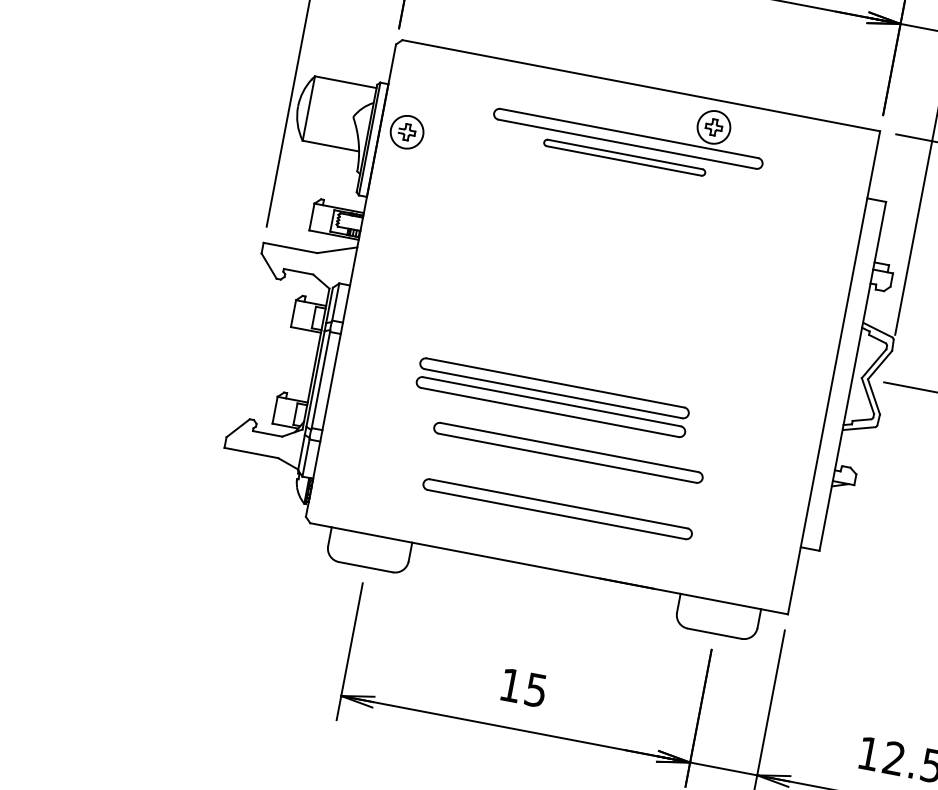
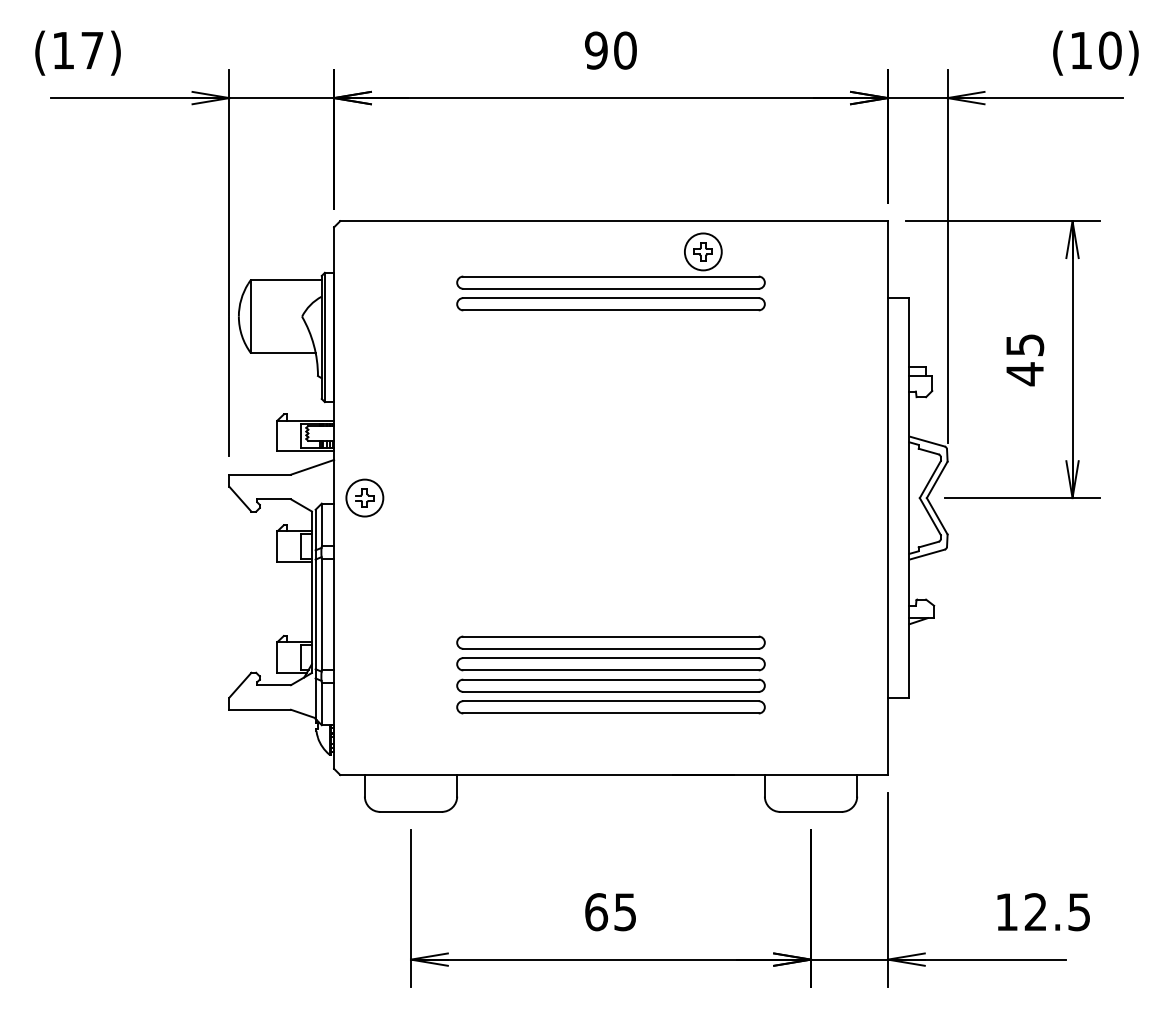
part: (406, 131) -> (364, 497), moved
part: (624, 157) -> (610, 304), size x1.67
part: (552, 397) -> (610, 674), moved
text: (510, 685) -> (596, 912), 15 -> 65

